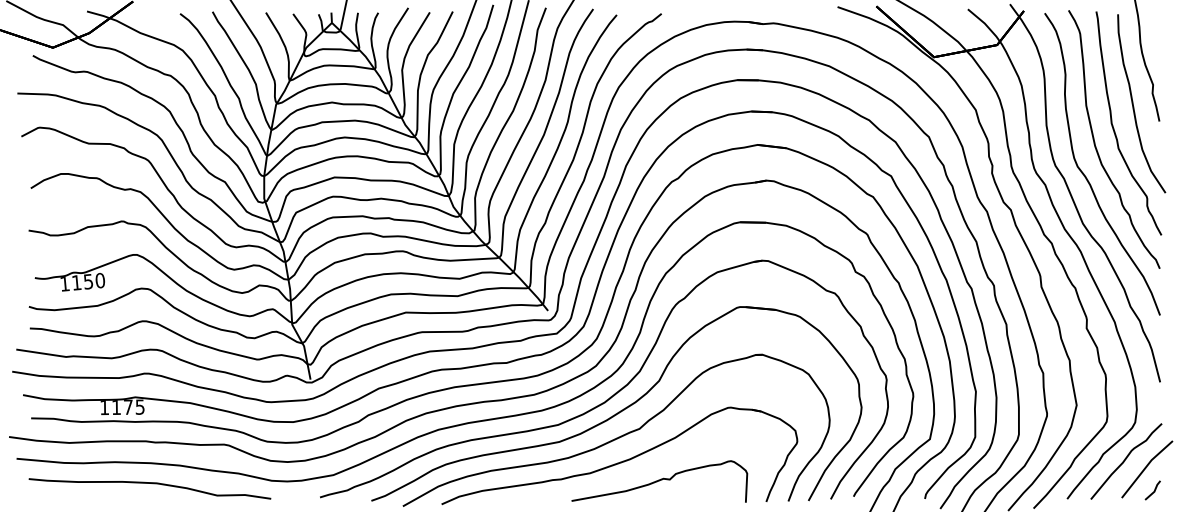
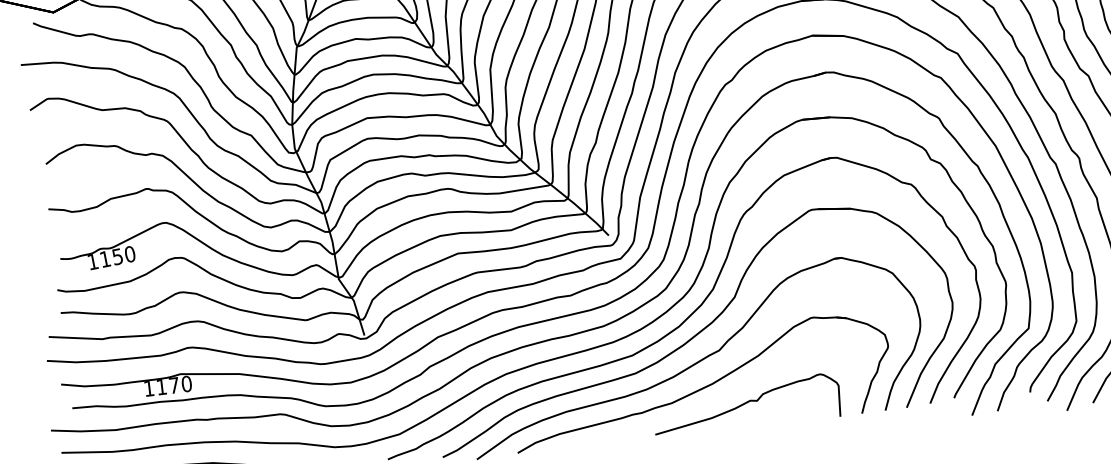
text: (139, 406) -> (185, 383), 1175 -> 1170

